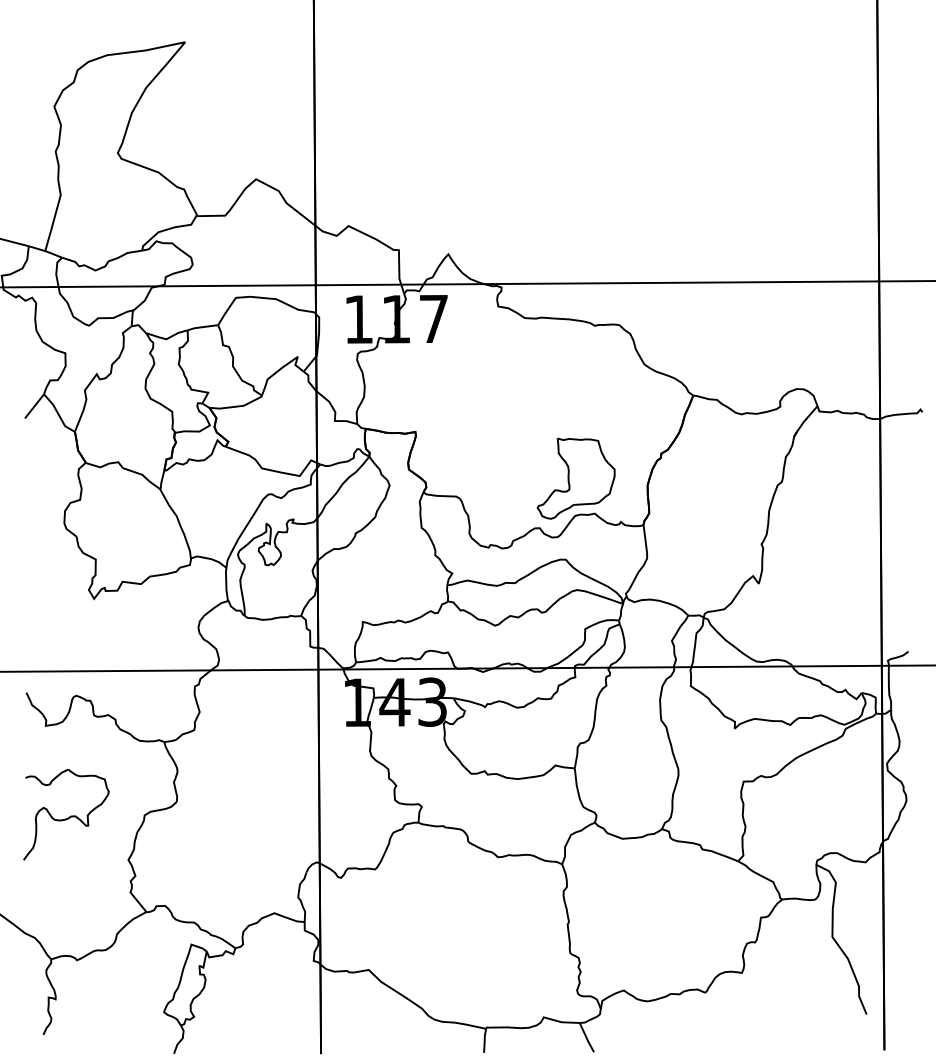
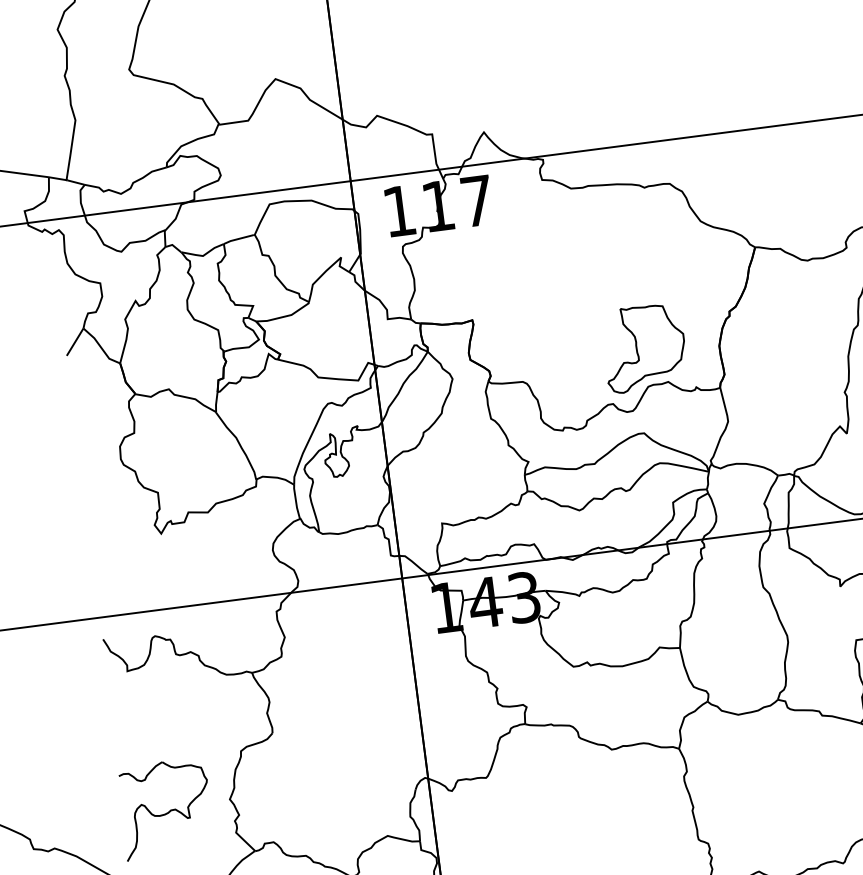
part: (66, 814) -> (166, 808), moved

